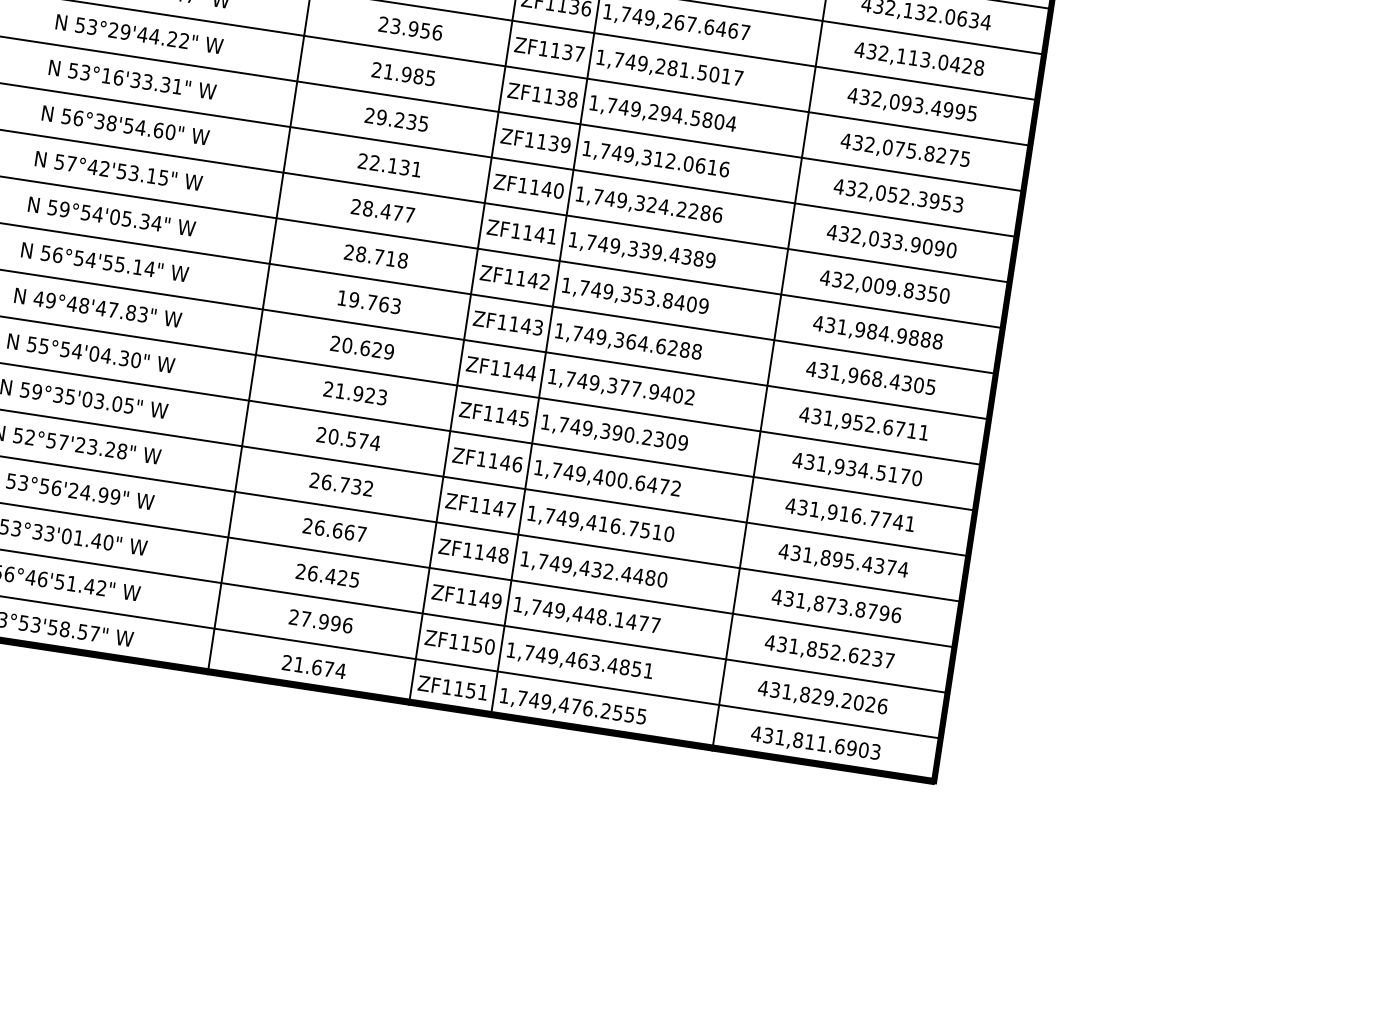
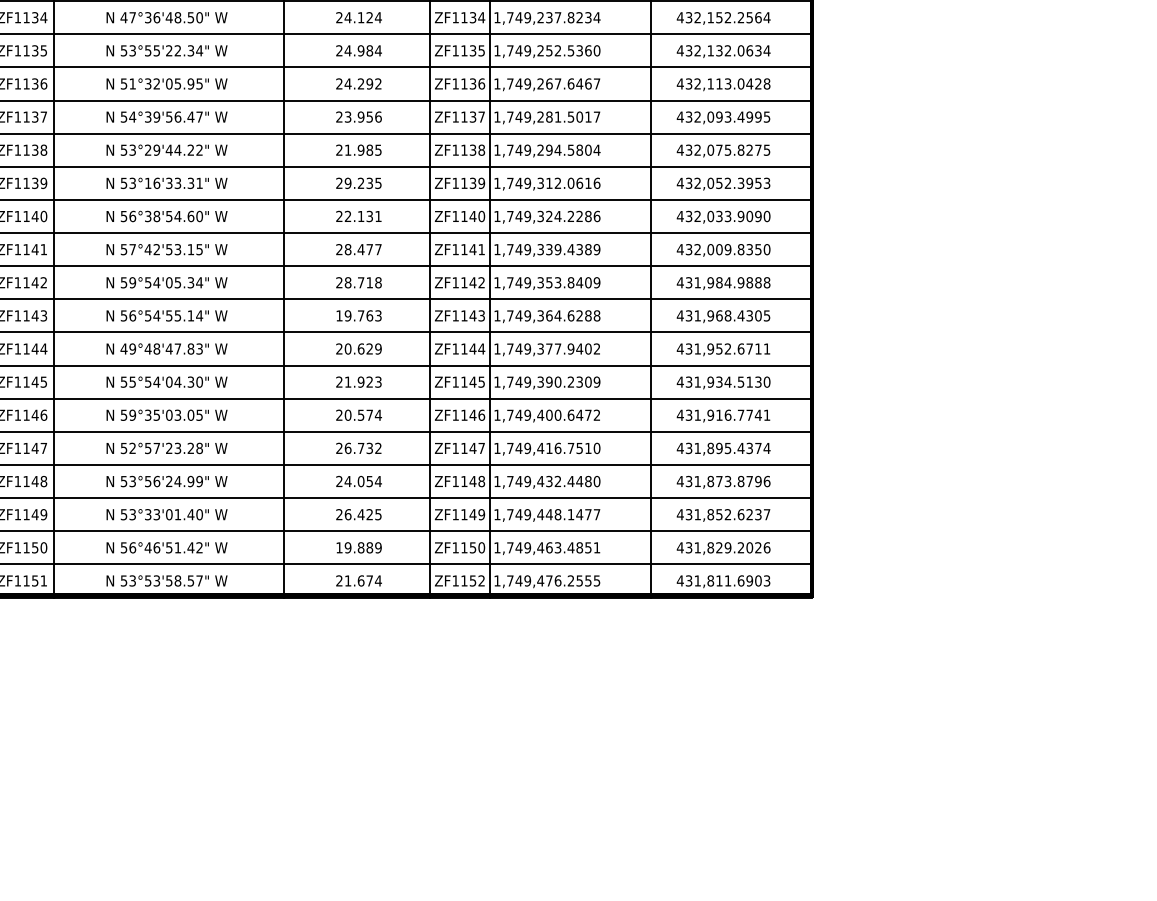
text: (905, 475) -> (758, 381), 431,934.5170 -> 431,934.5130
text: (339, 530) -> (362, 481), 26.667 -> 24.054
text: (320, 620) -> (358, 547), 27.996 -> 19.889
text: (482, 691) -> (481, 580), ZF1151 -> ZF1152

